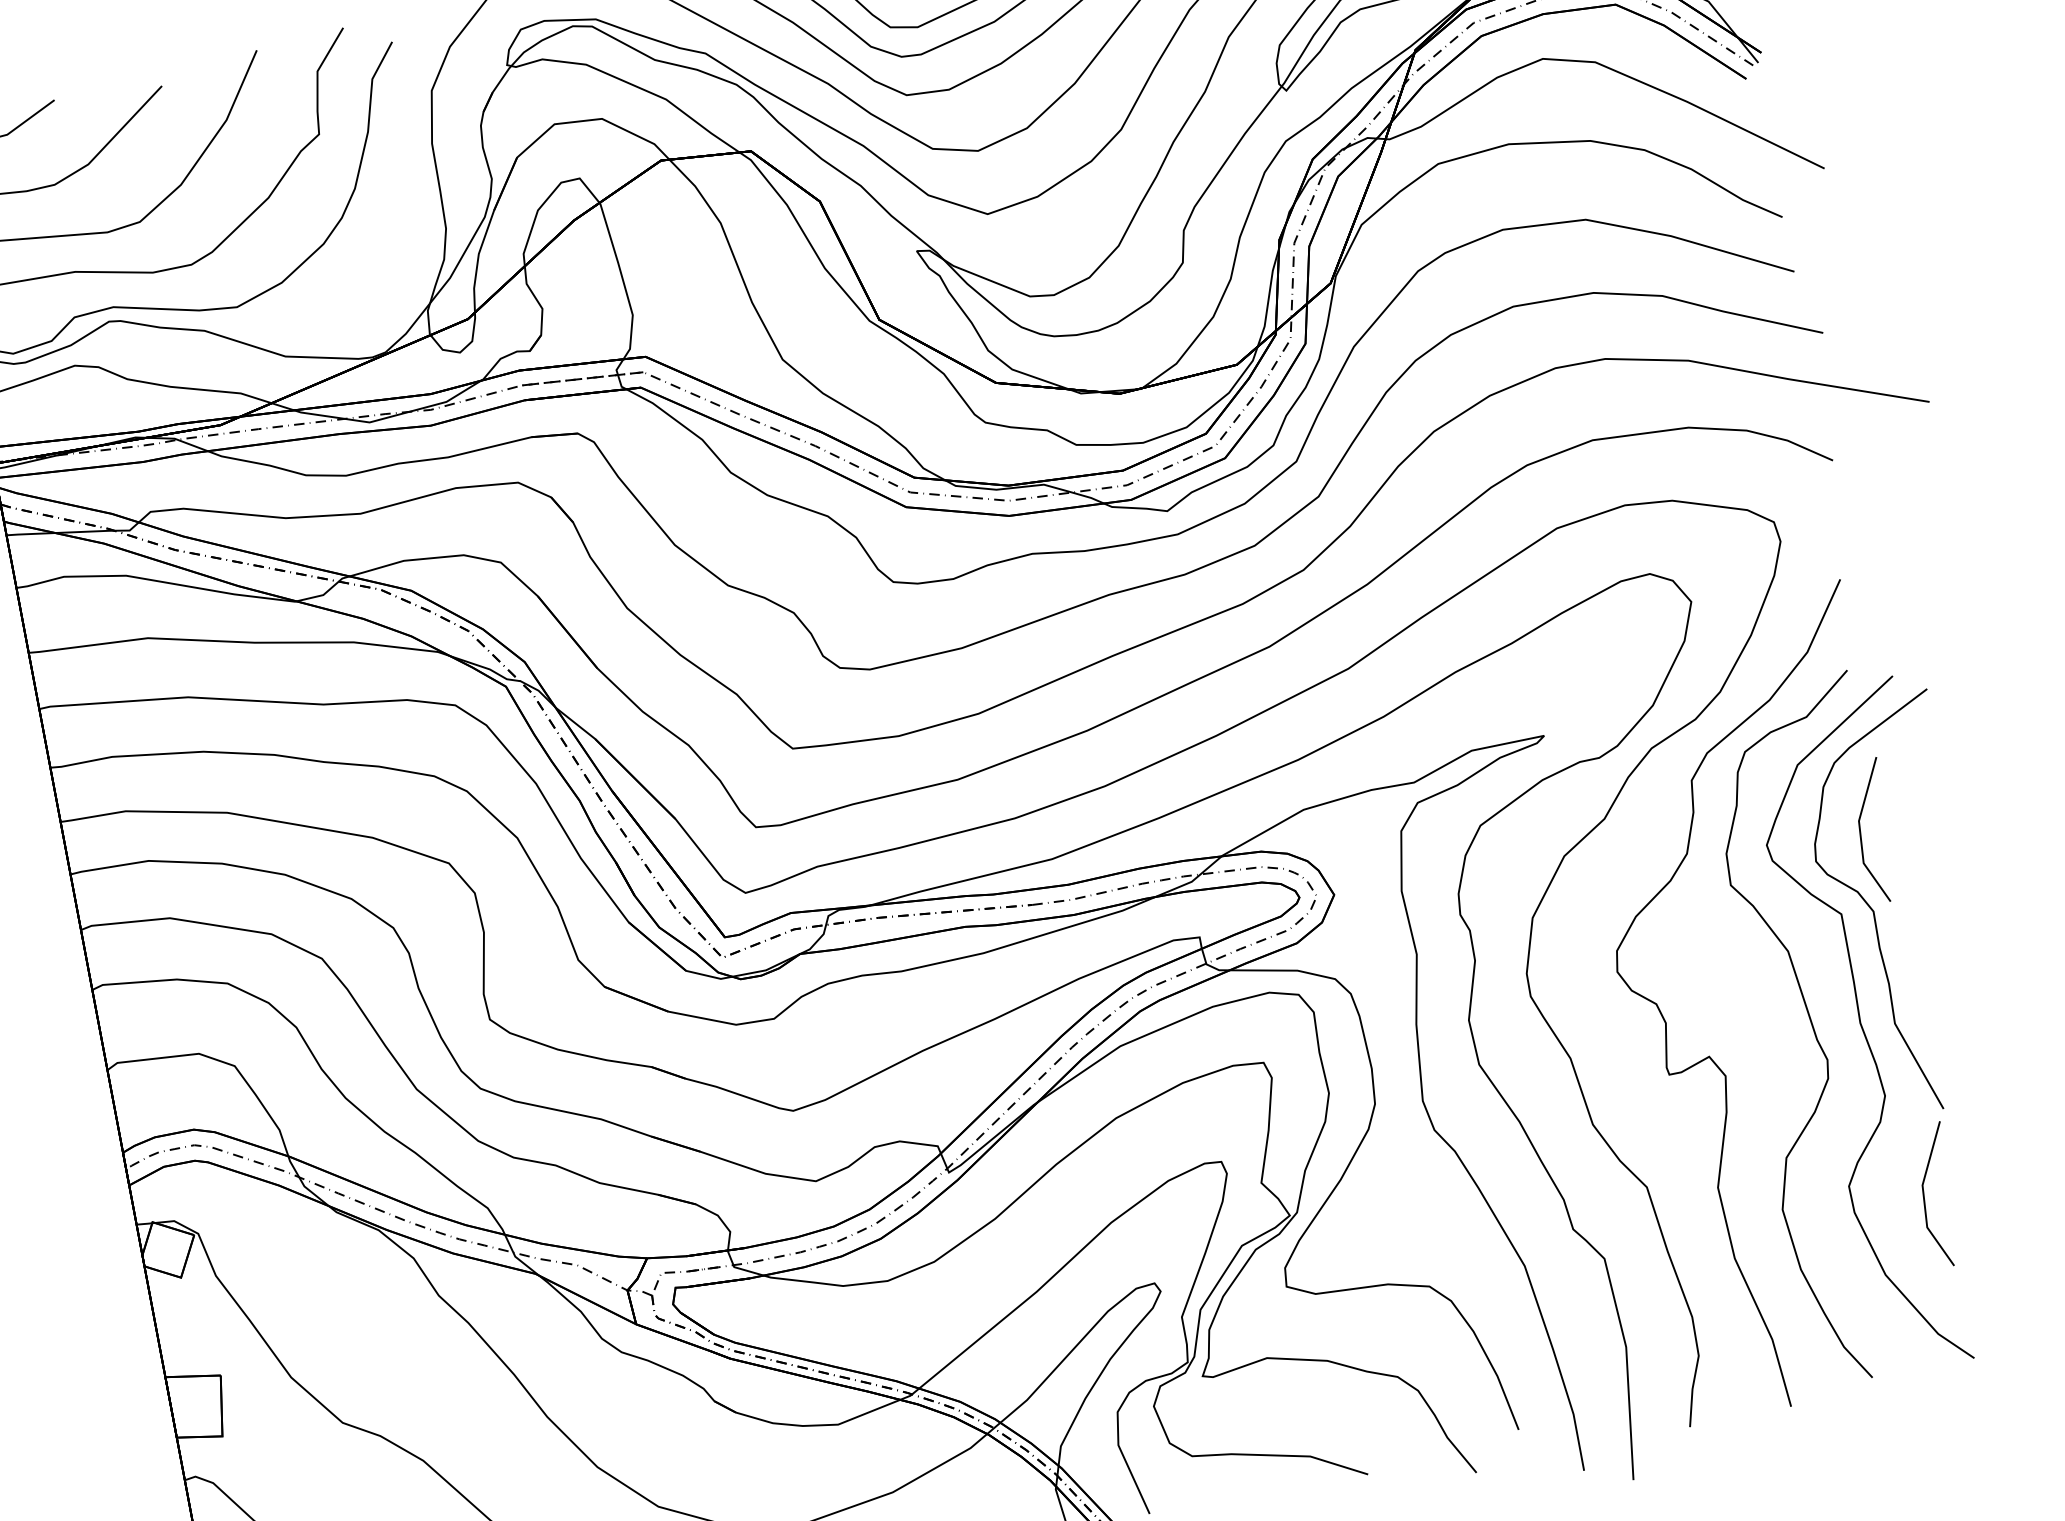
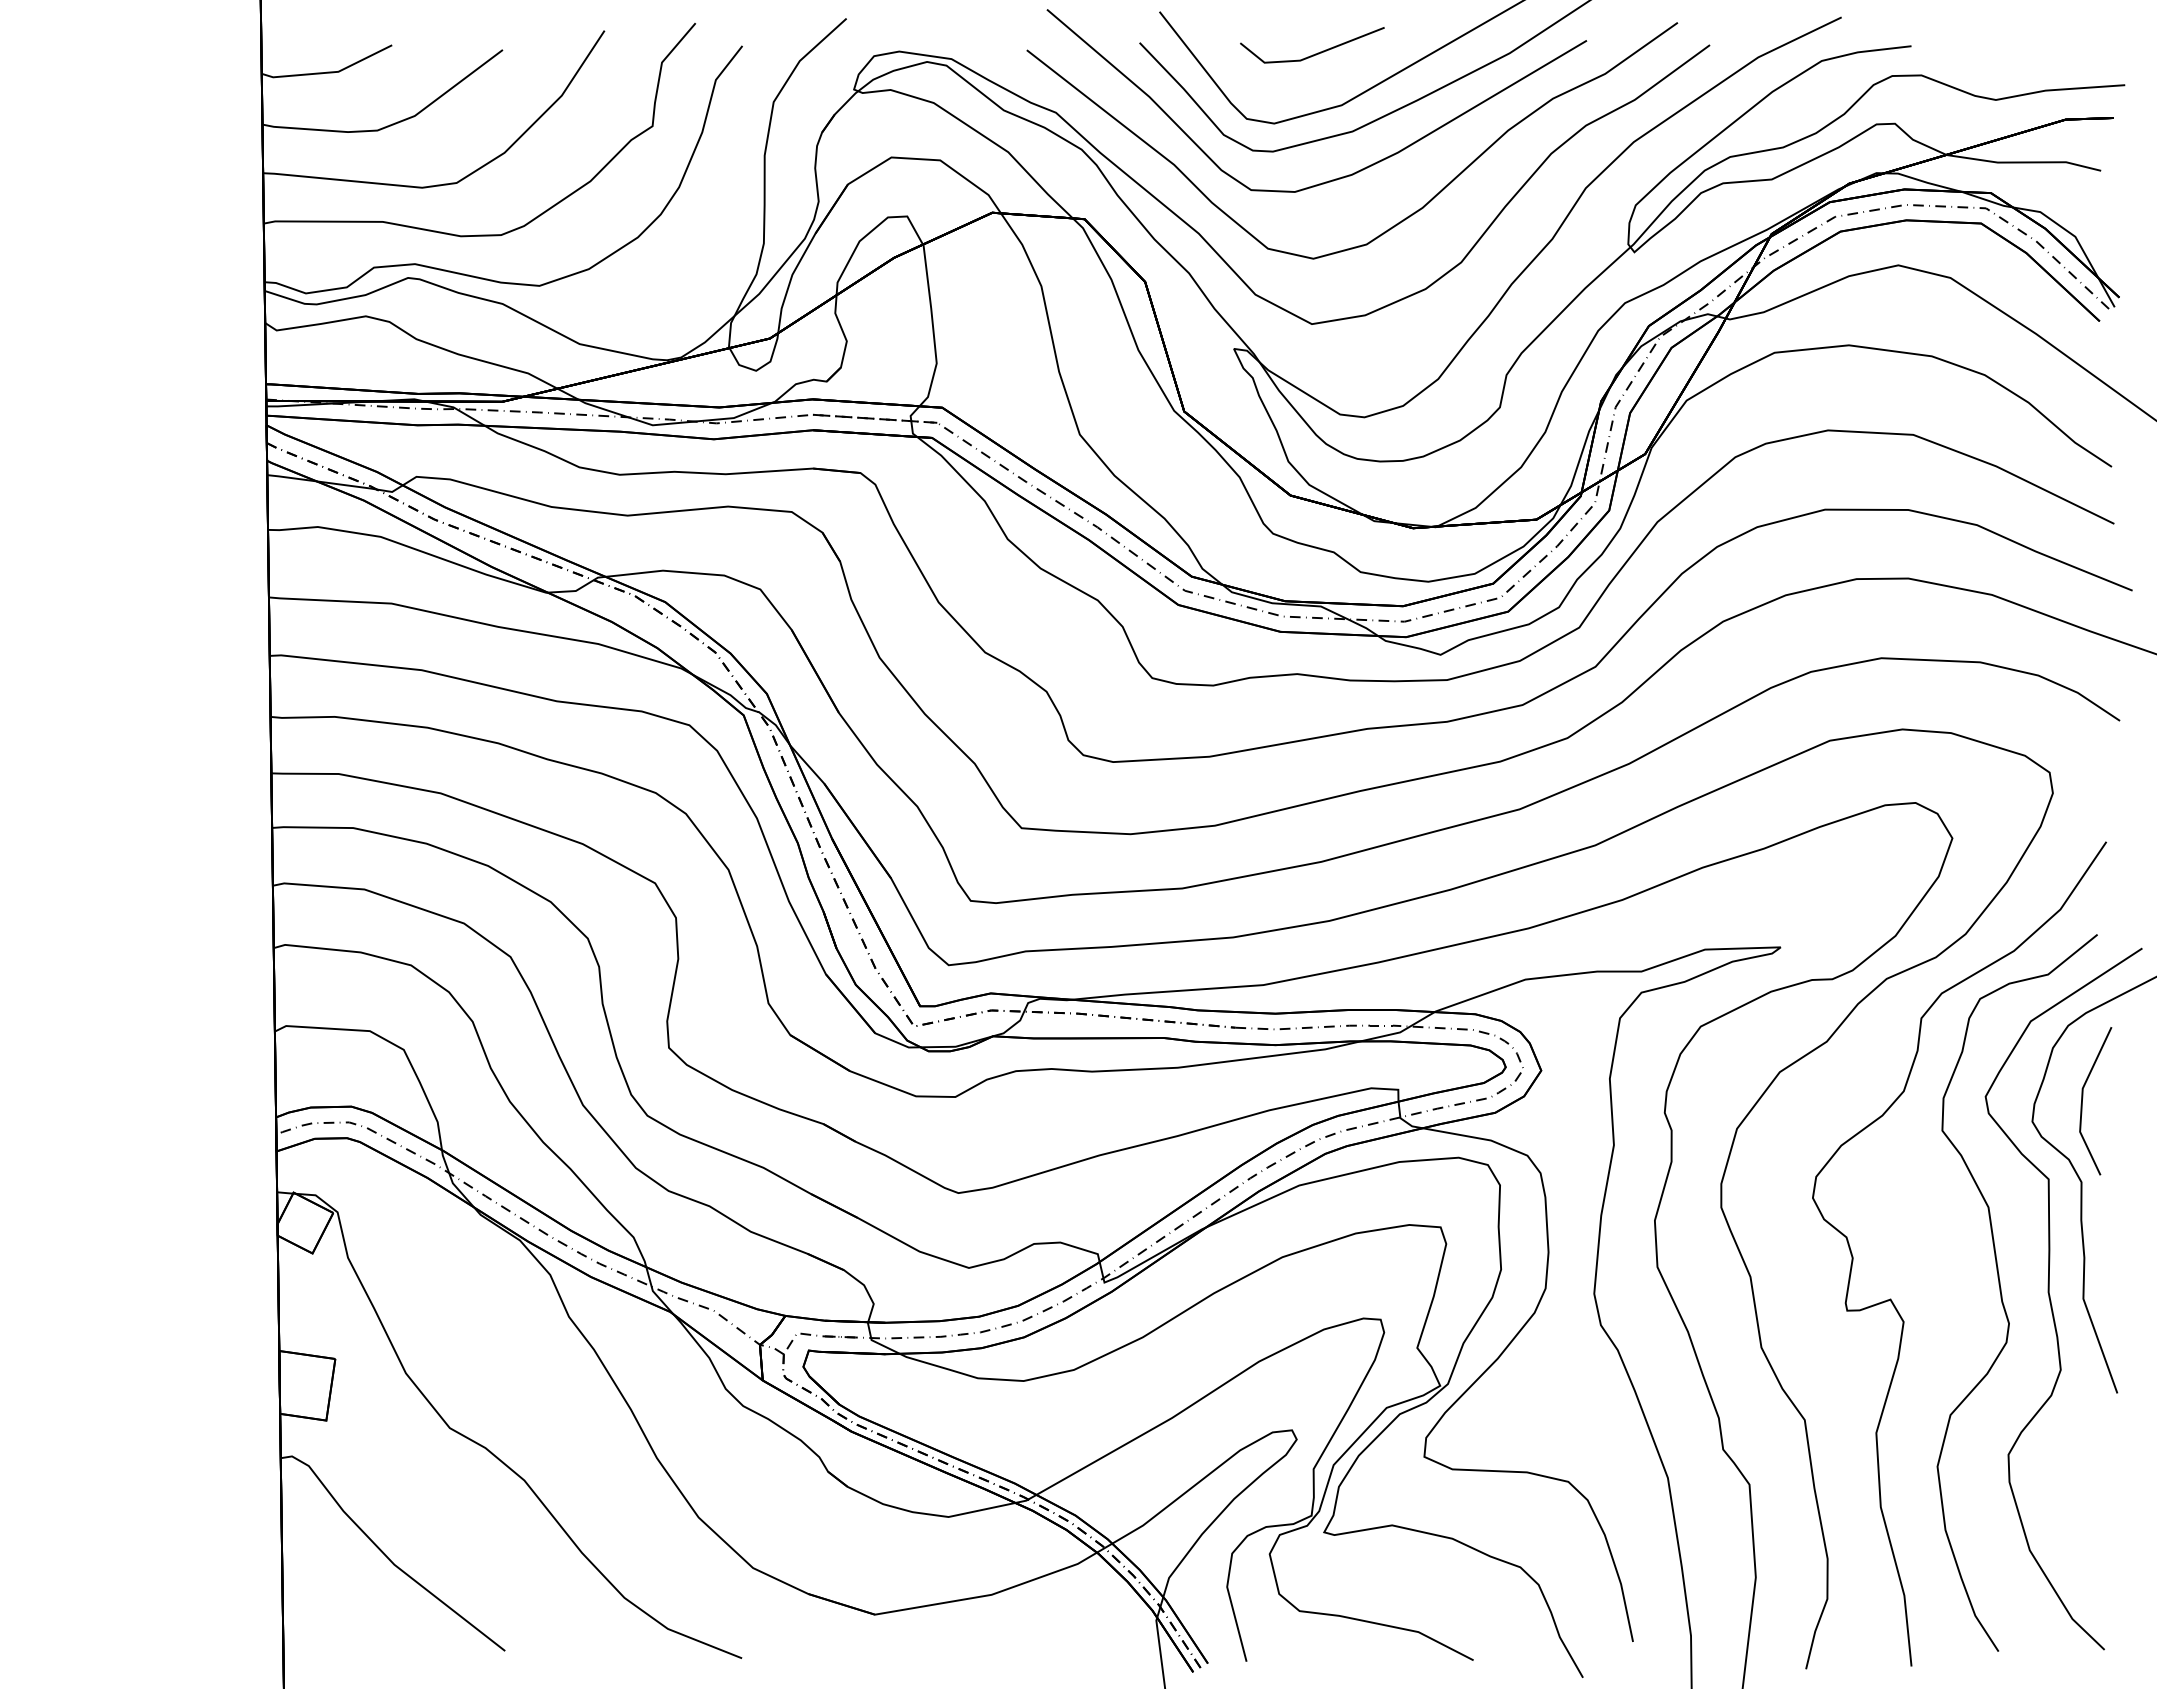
line: (1924, 1193) -> (2083, 1475), removed

